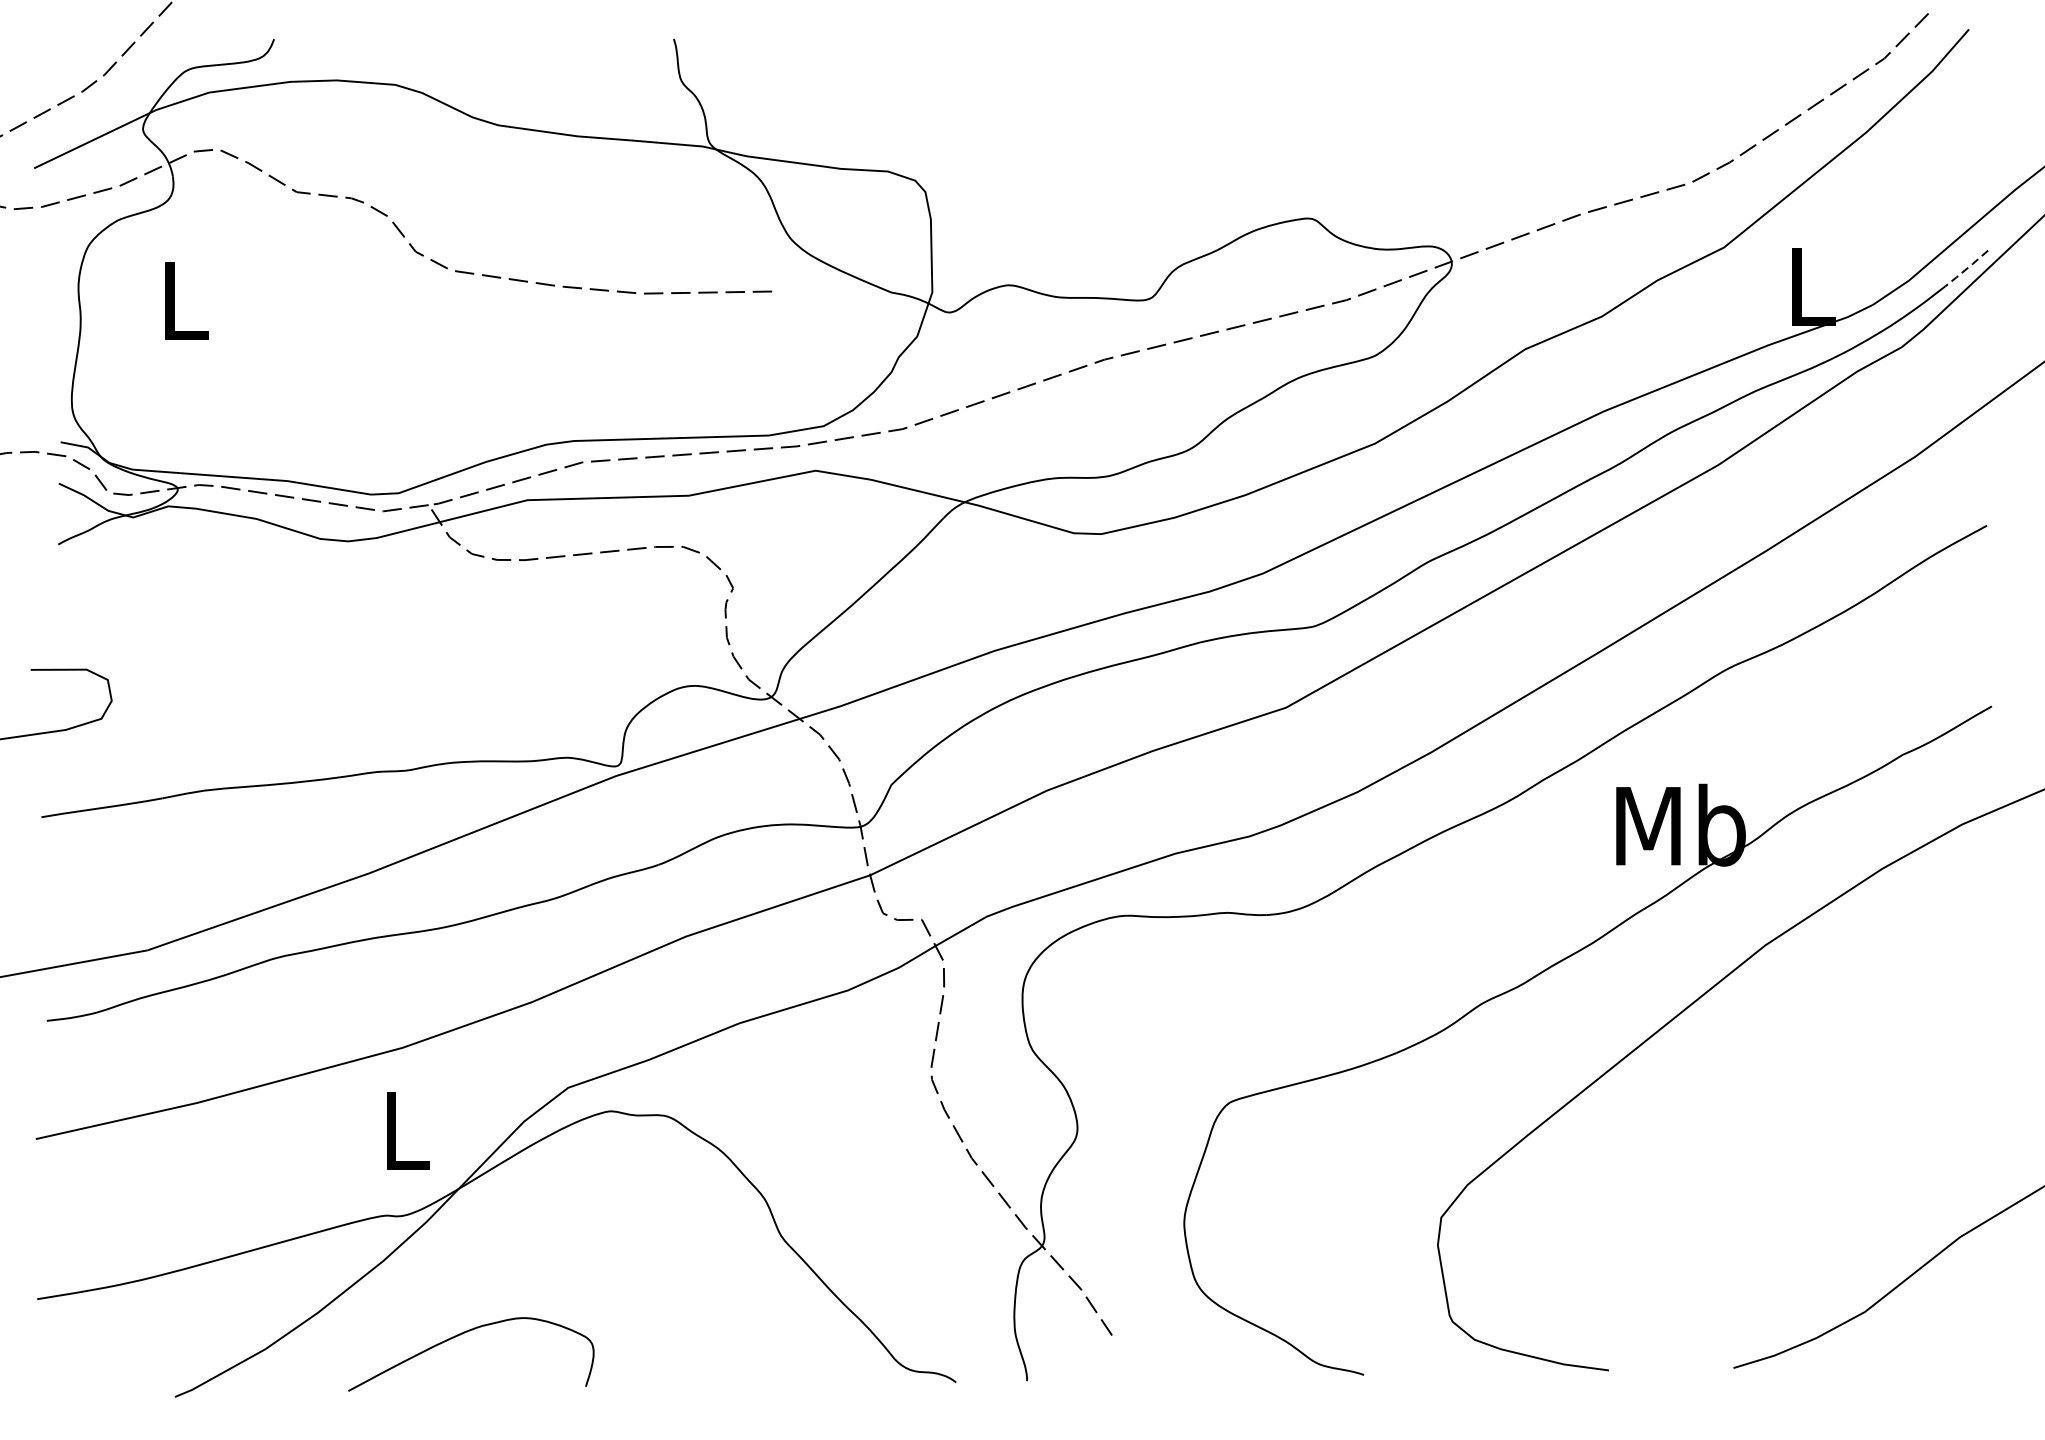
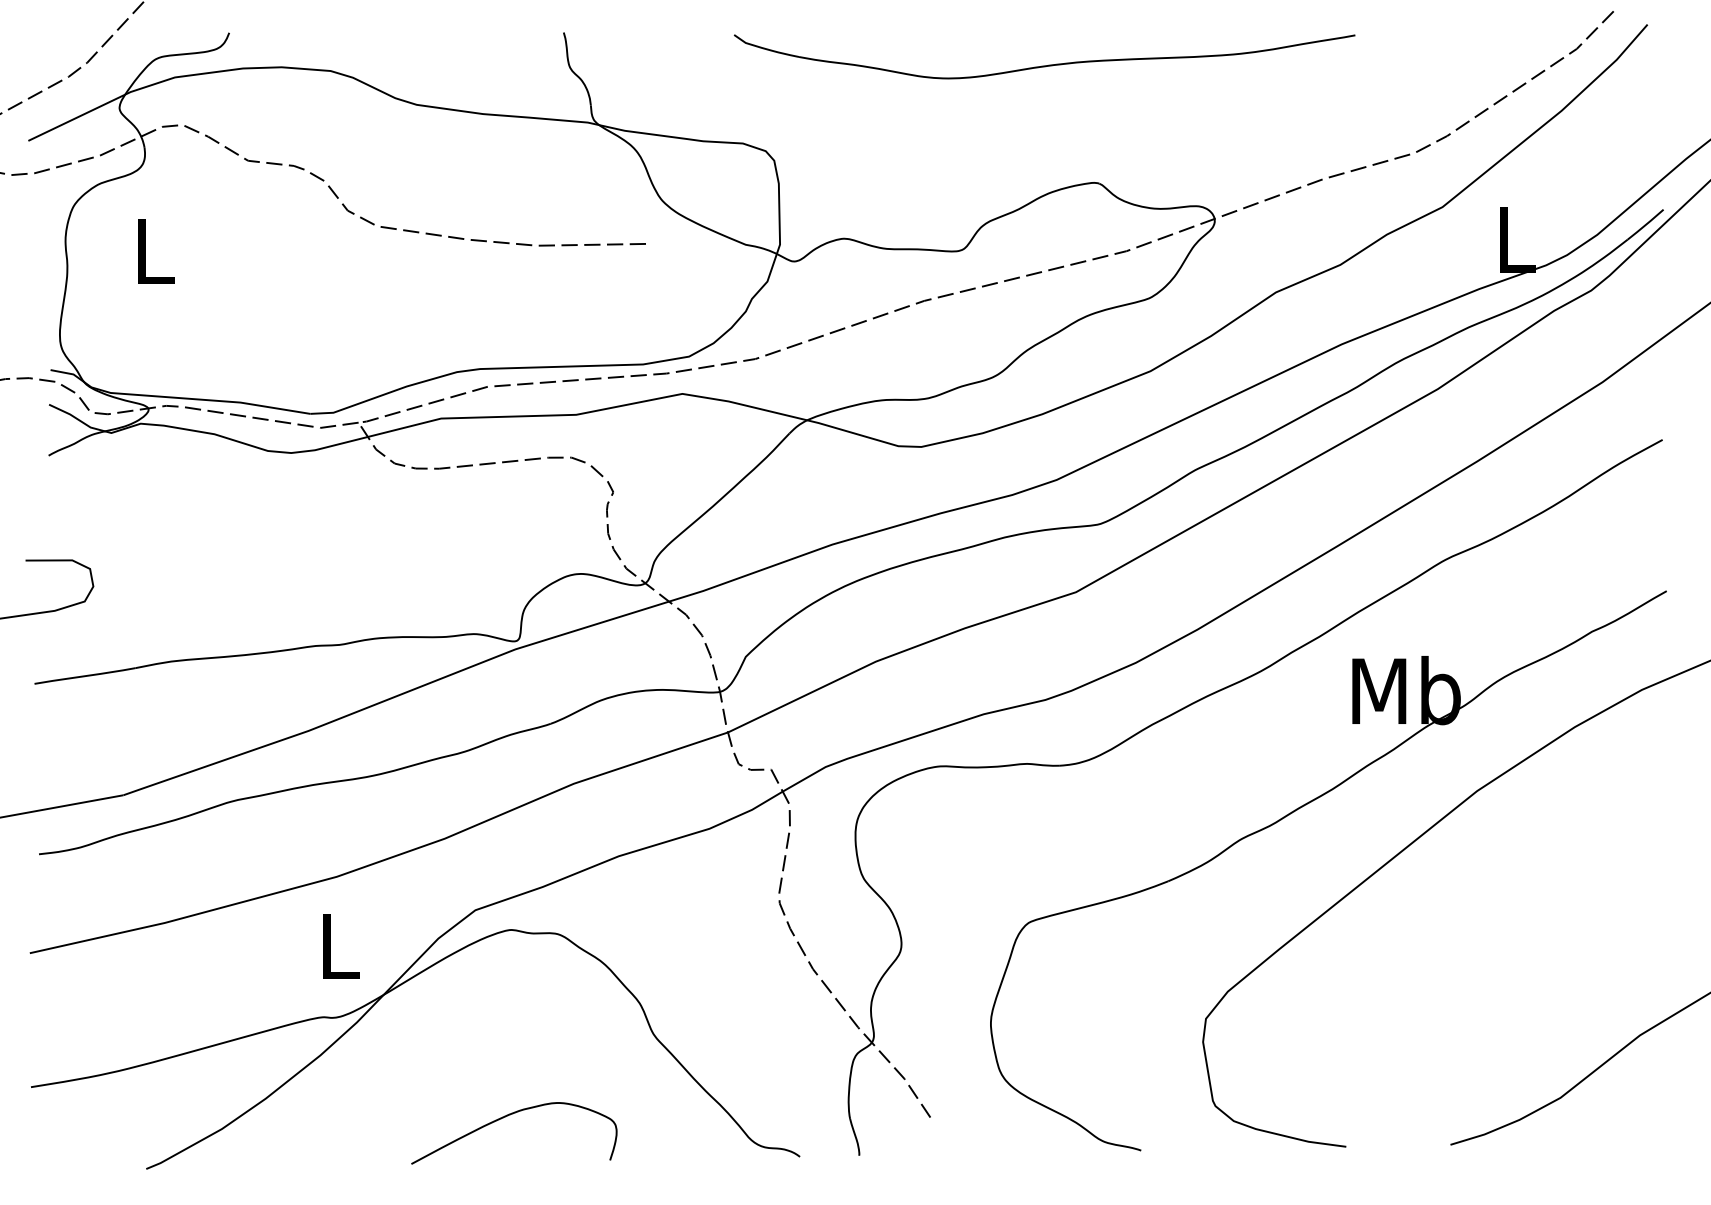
part: (1253, 77) -> (1048, 64), added
line: (1967, 268) -> (1646, 224), dashed -> solid
curve: (460, 1335) -> (505, 1117), moved

